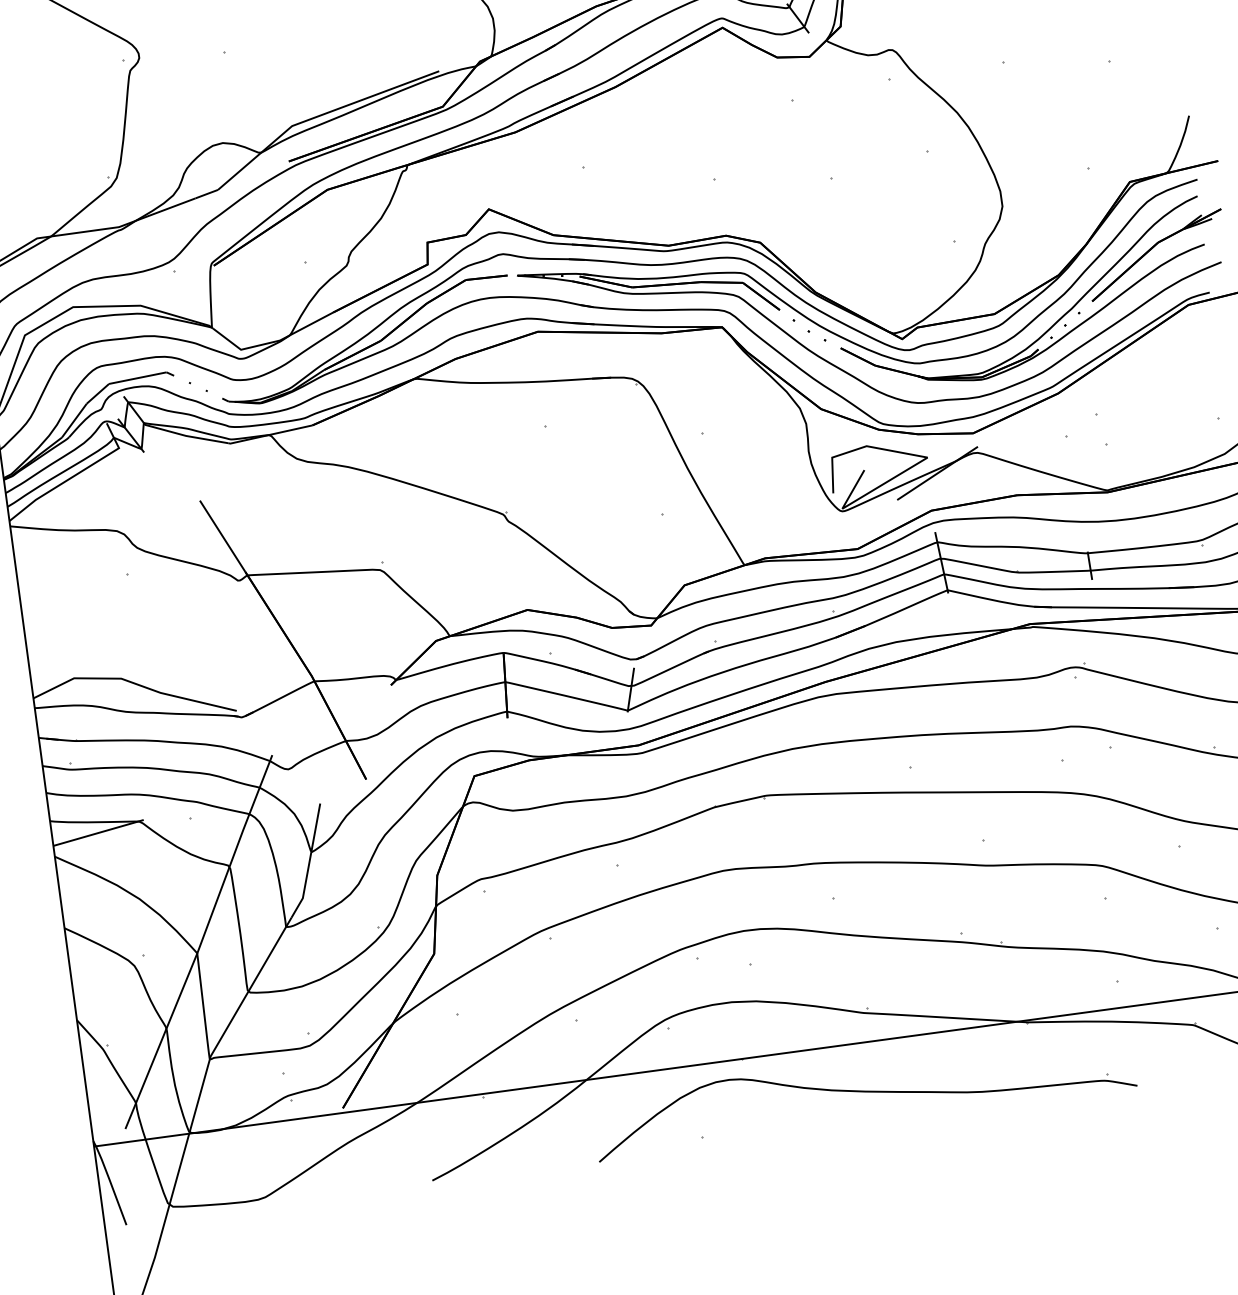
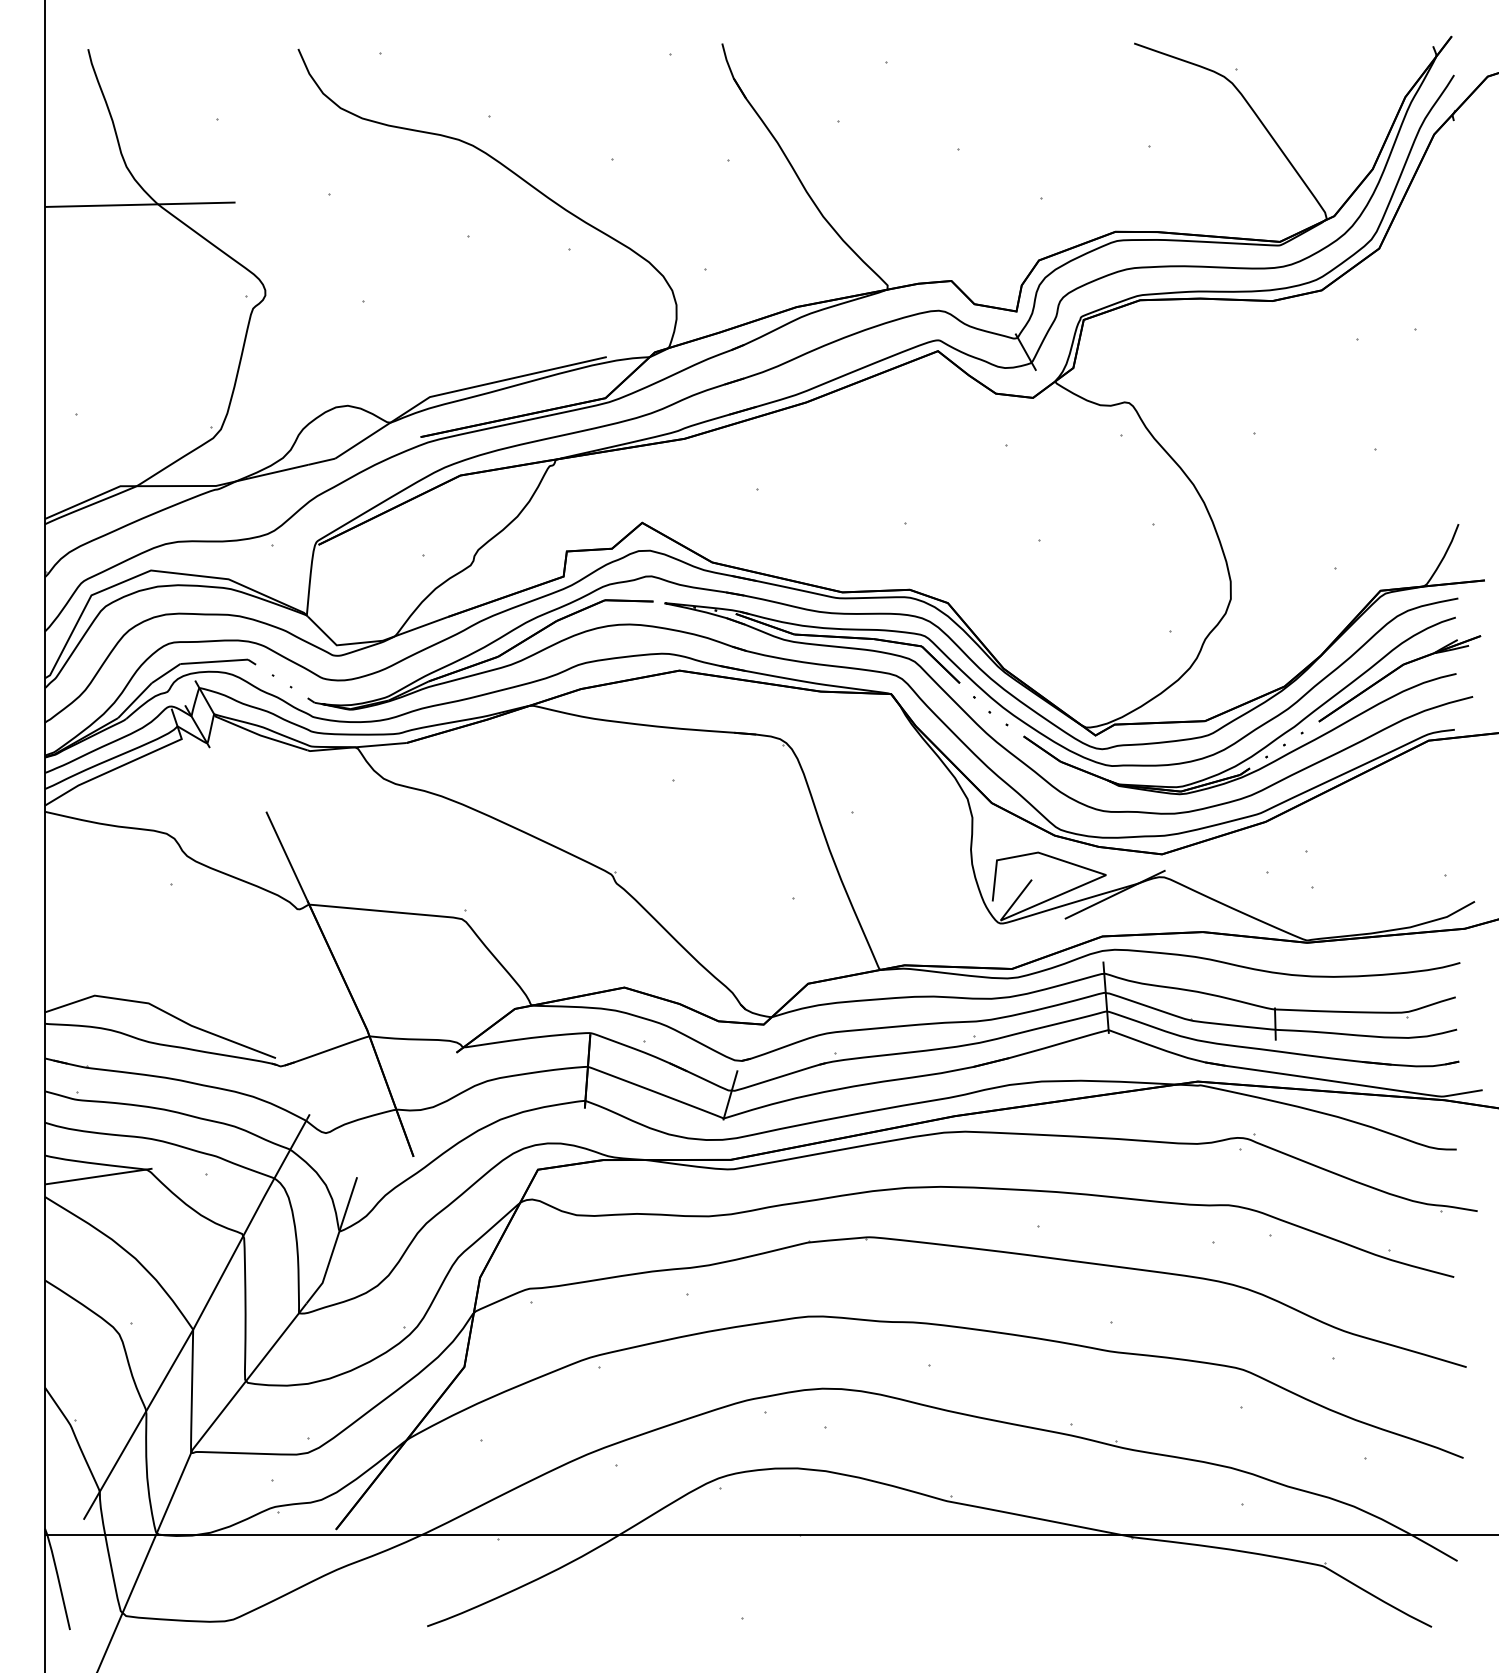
part: (864, 1093) -> (935, 1593), removed

